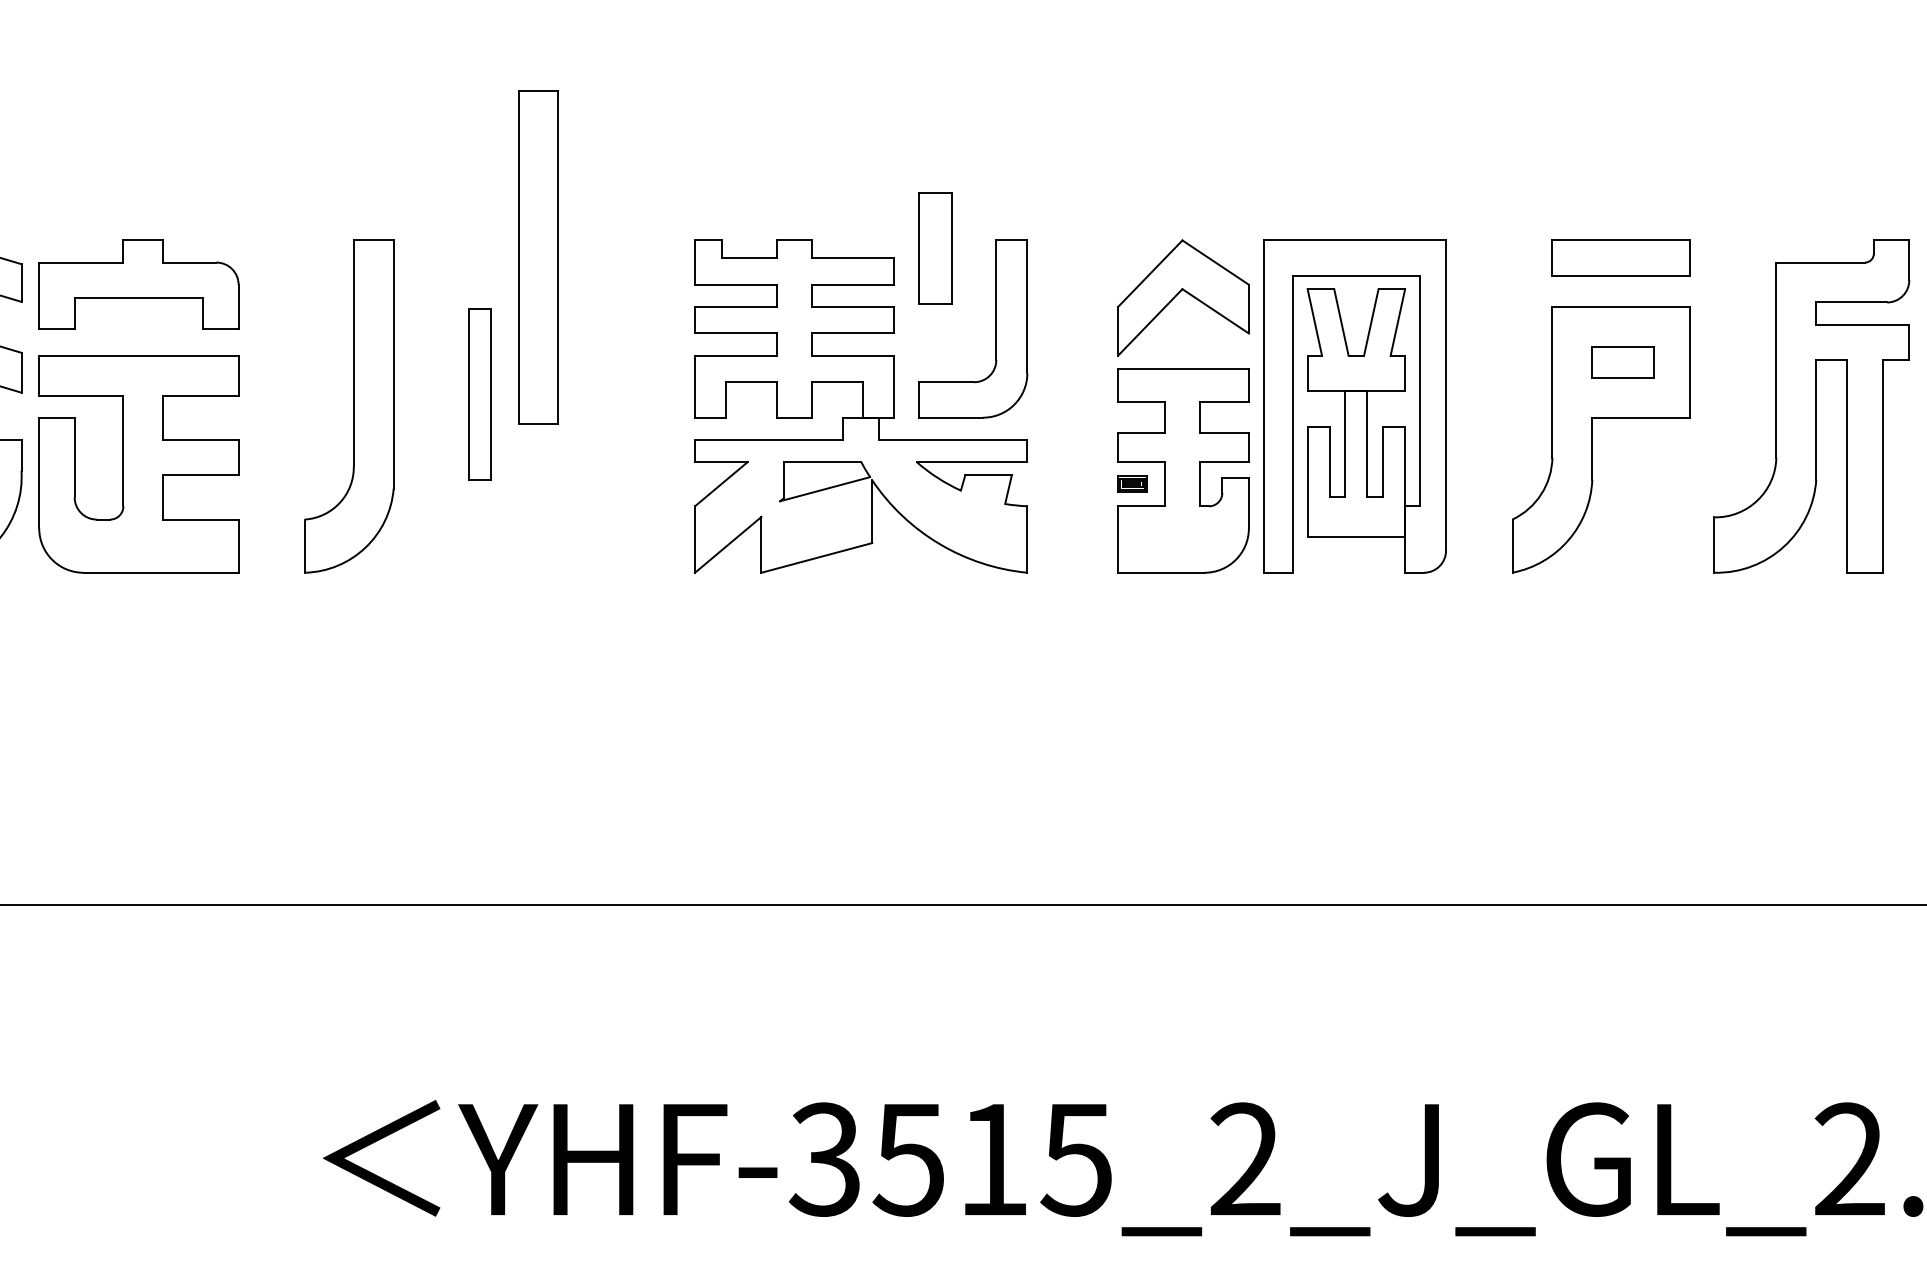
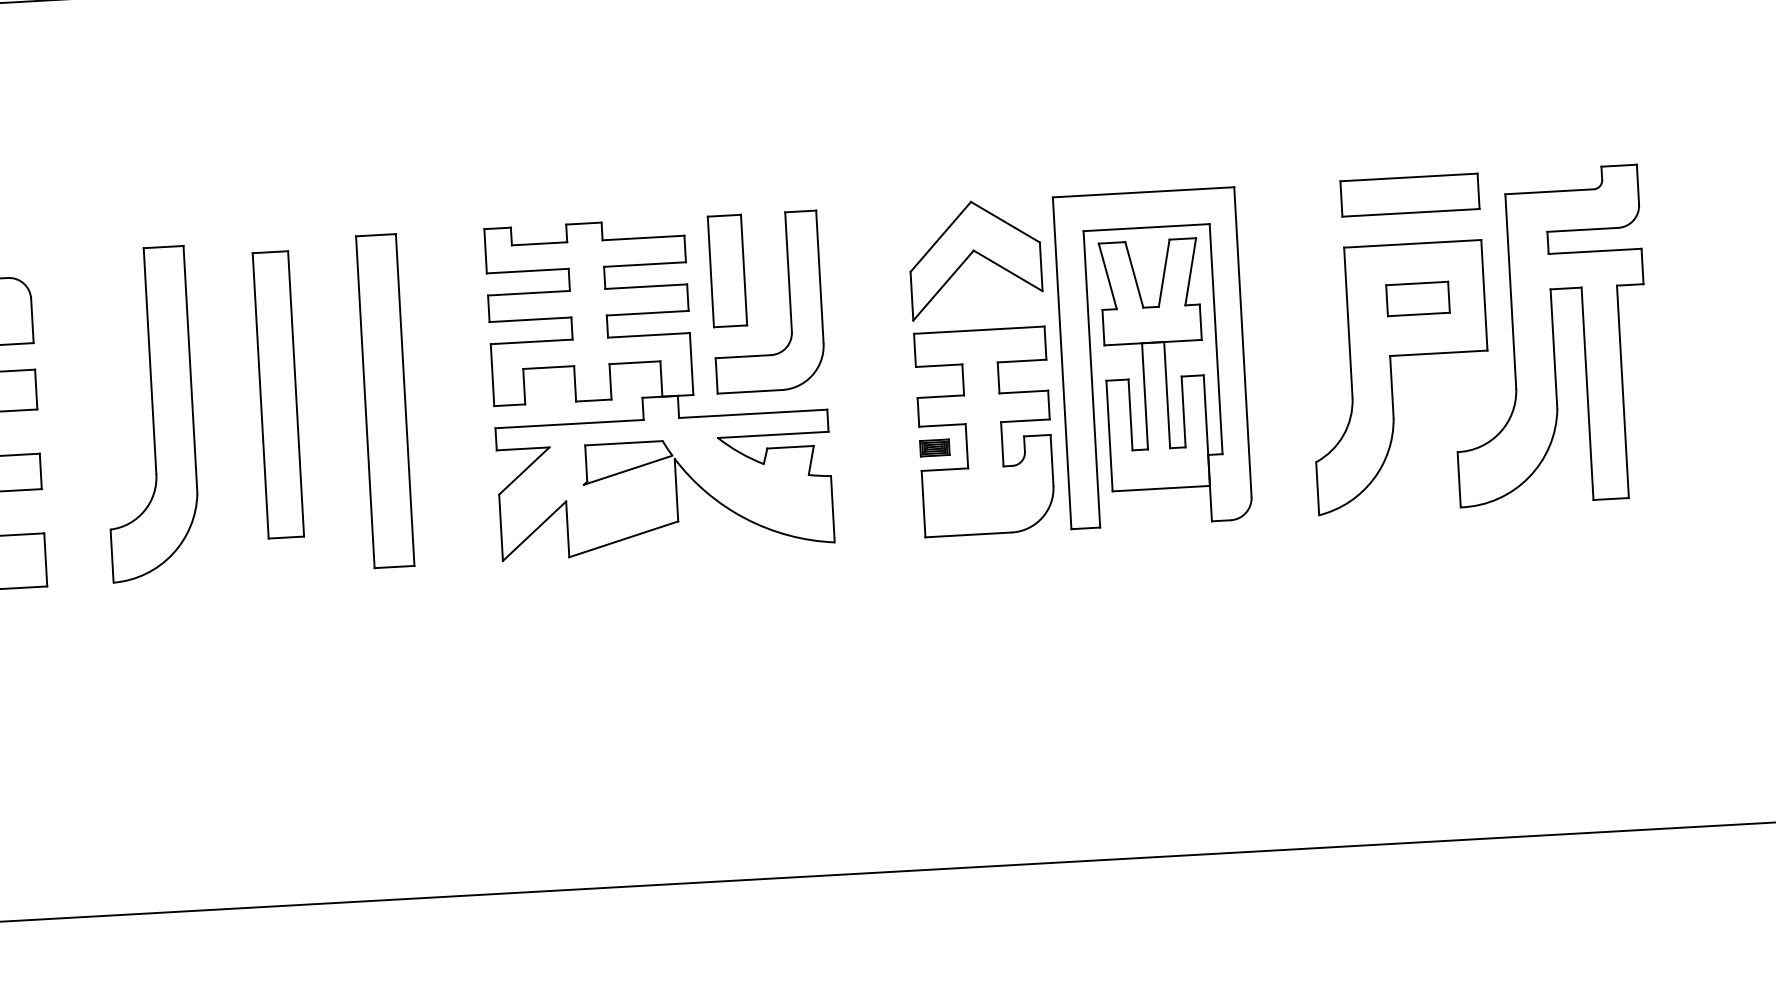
part: (935, 248) -> (727, 270), moved
part: (538, 257) -> (385, 401), moved
part: (479, 394) -> (277, 394), size x1.67
part: (1811, 406) -> (1548, 335), moved

